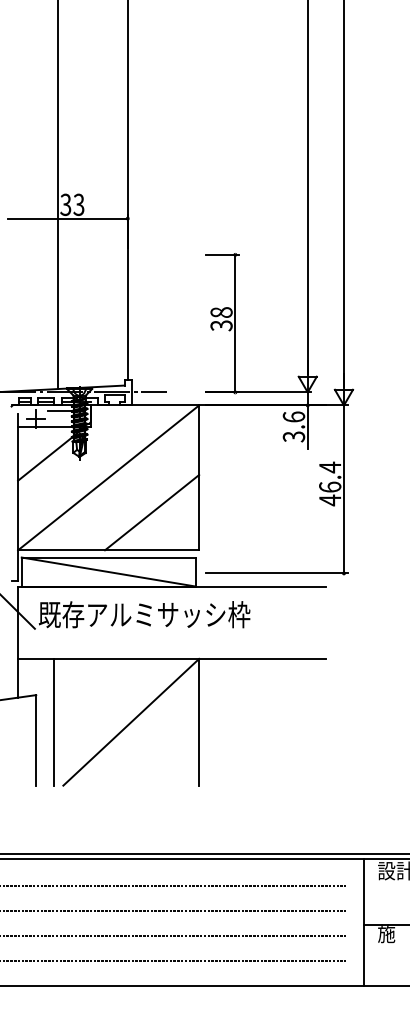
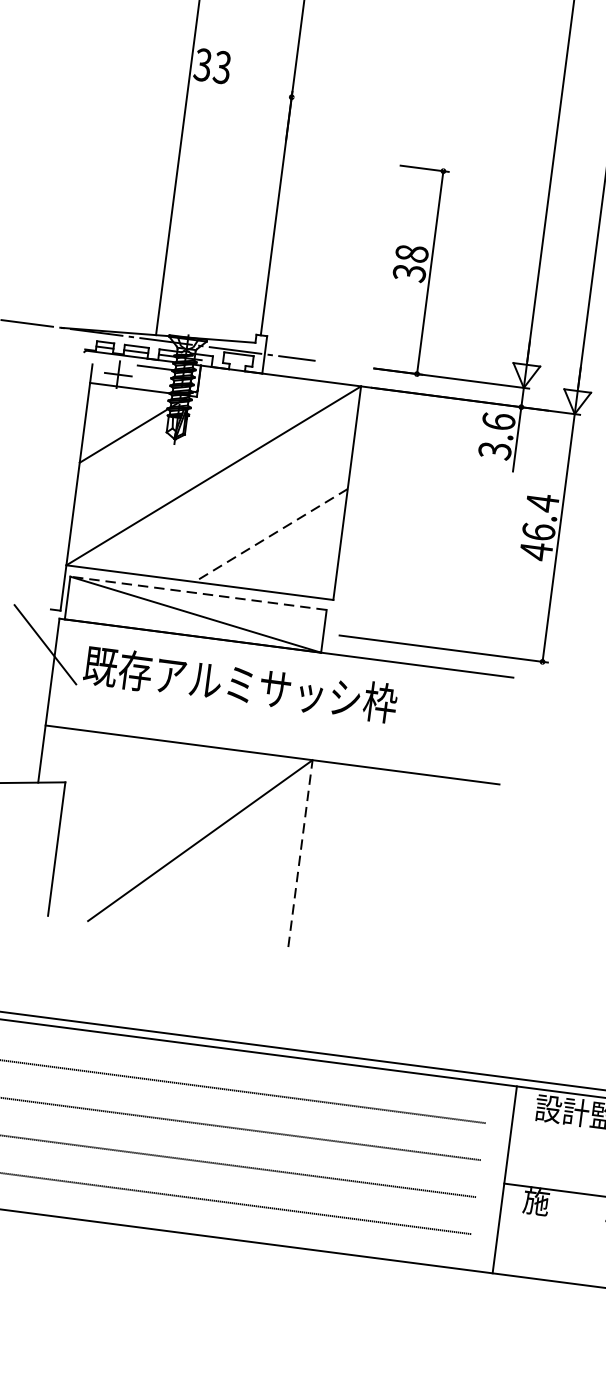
line: (67, 218) -> (202, 85), removed
line: (151, 512) -> (270, 535), solid -> dashed
line: (108, 557) -> (198, 593), solid -> dashed
line: (54, 721) -> (87, 824), removed
line: (199, 721) -> (301, 852), solid -> dashed

